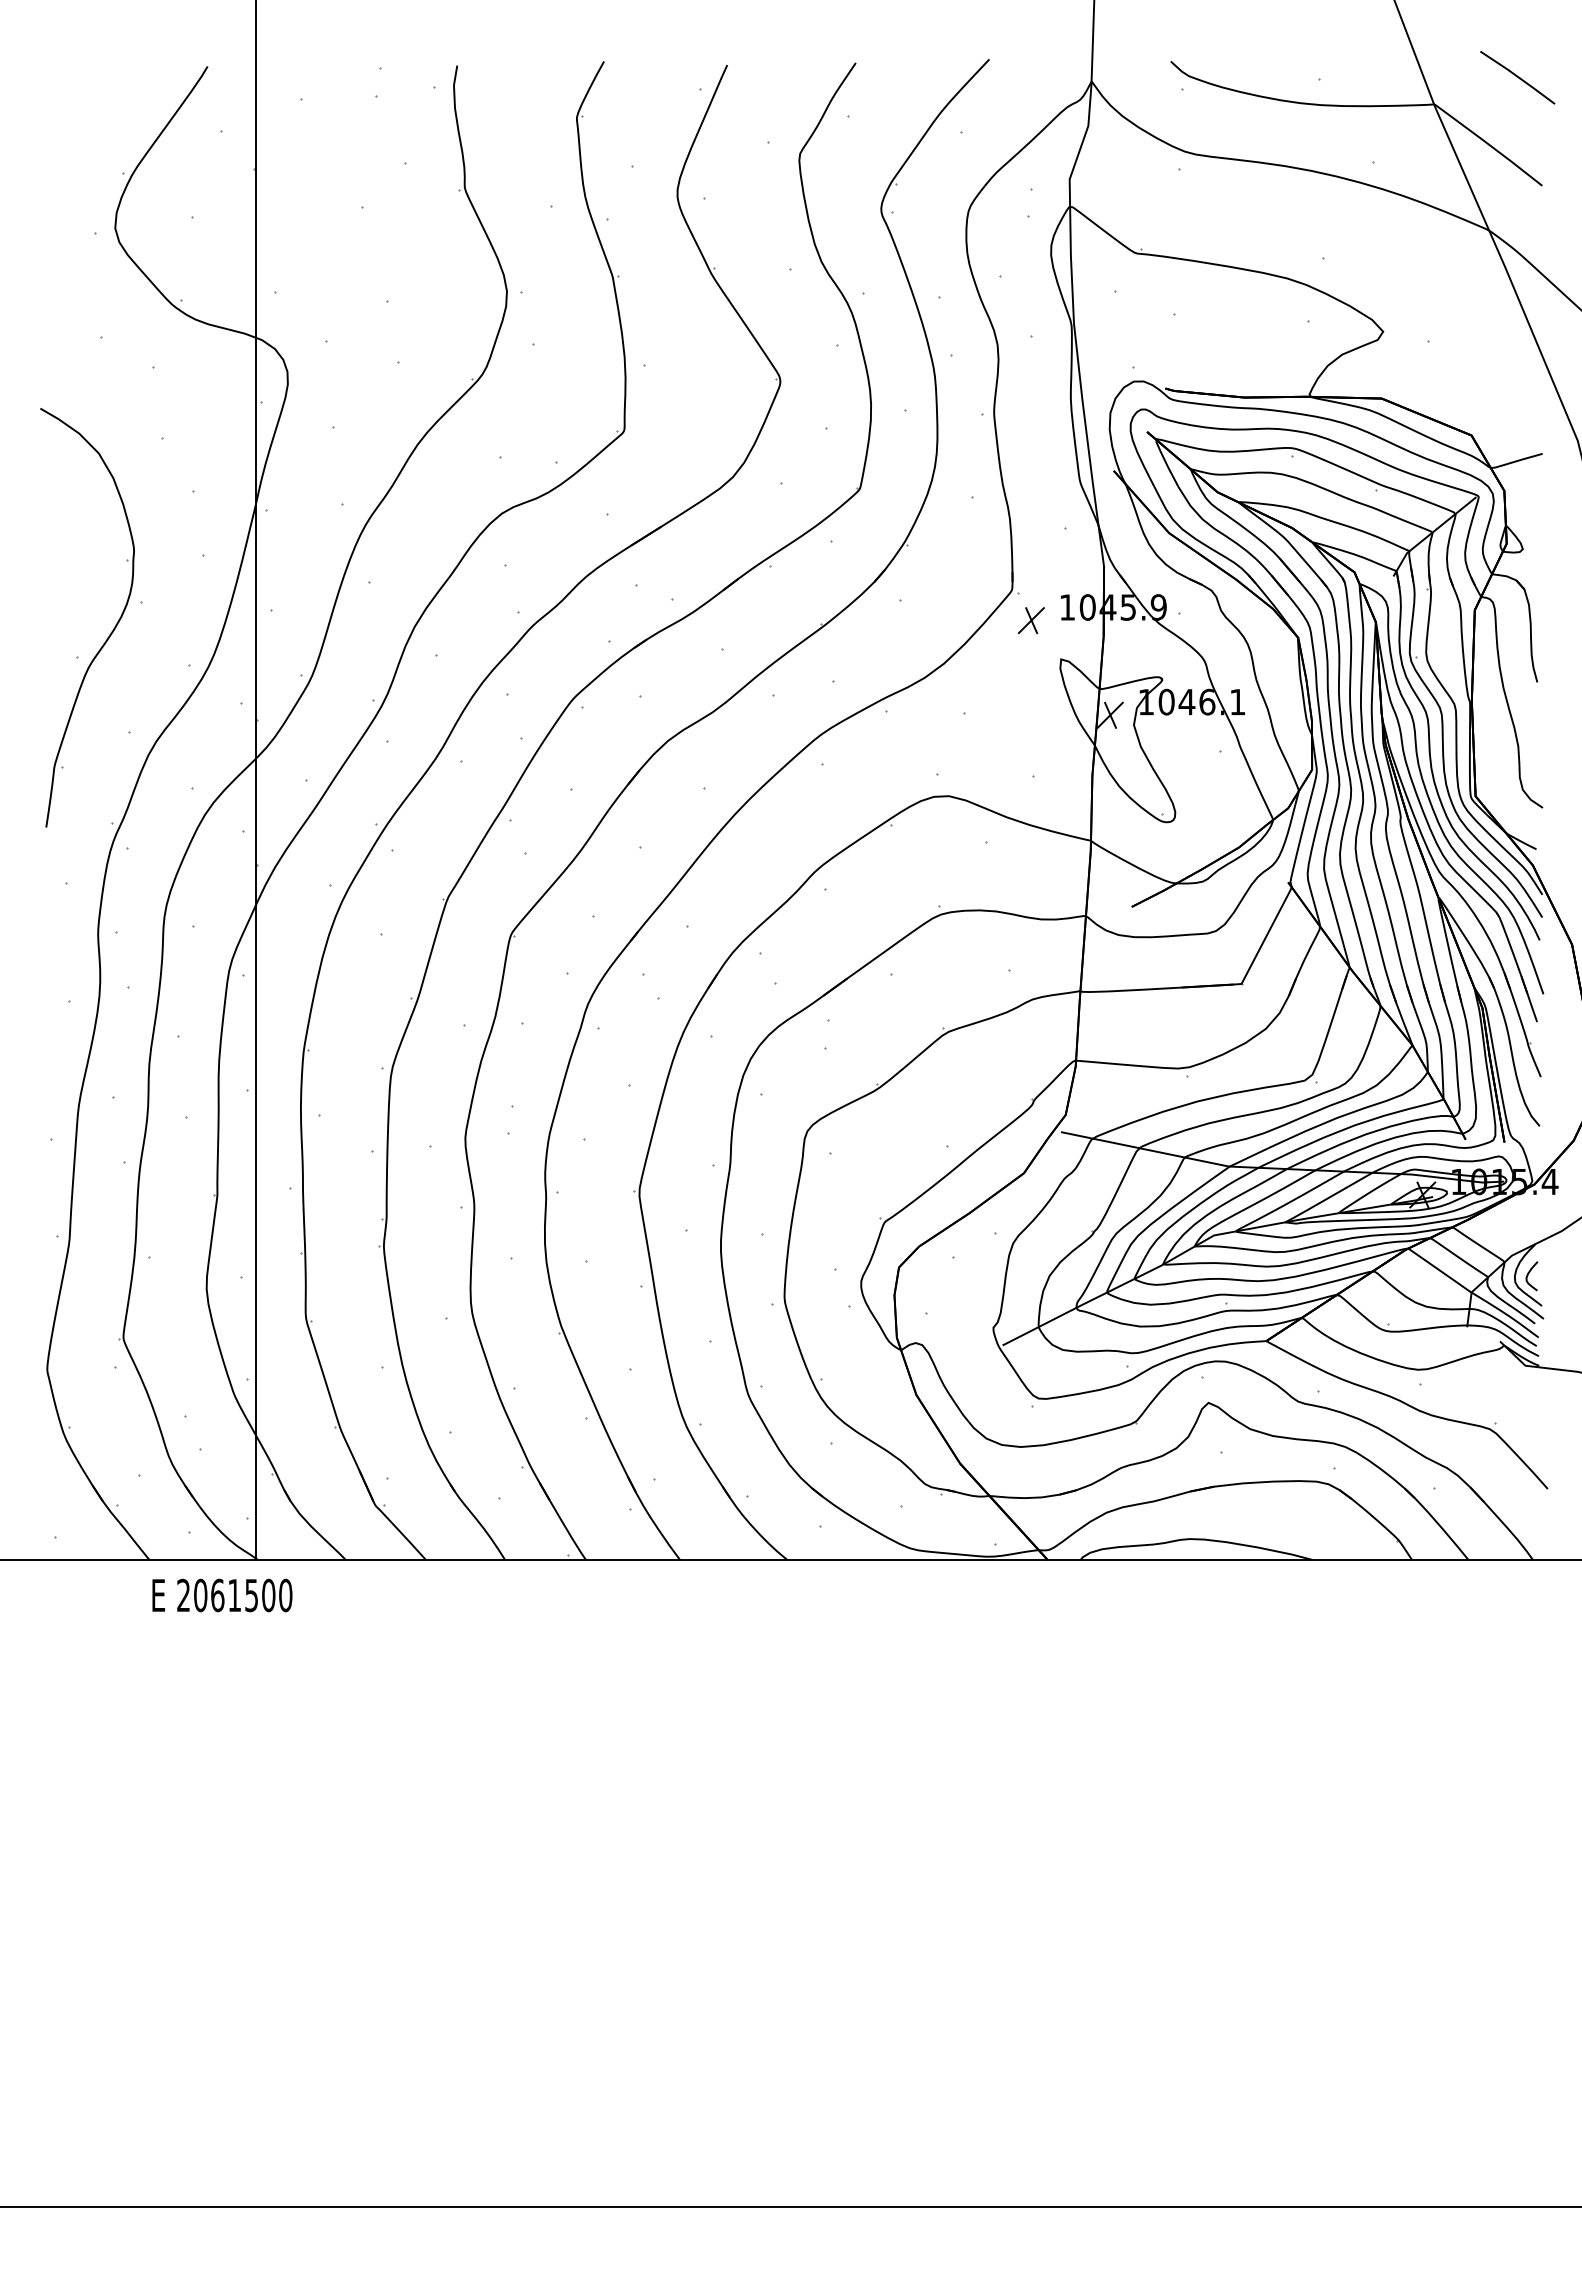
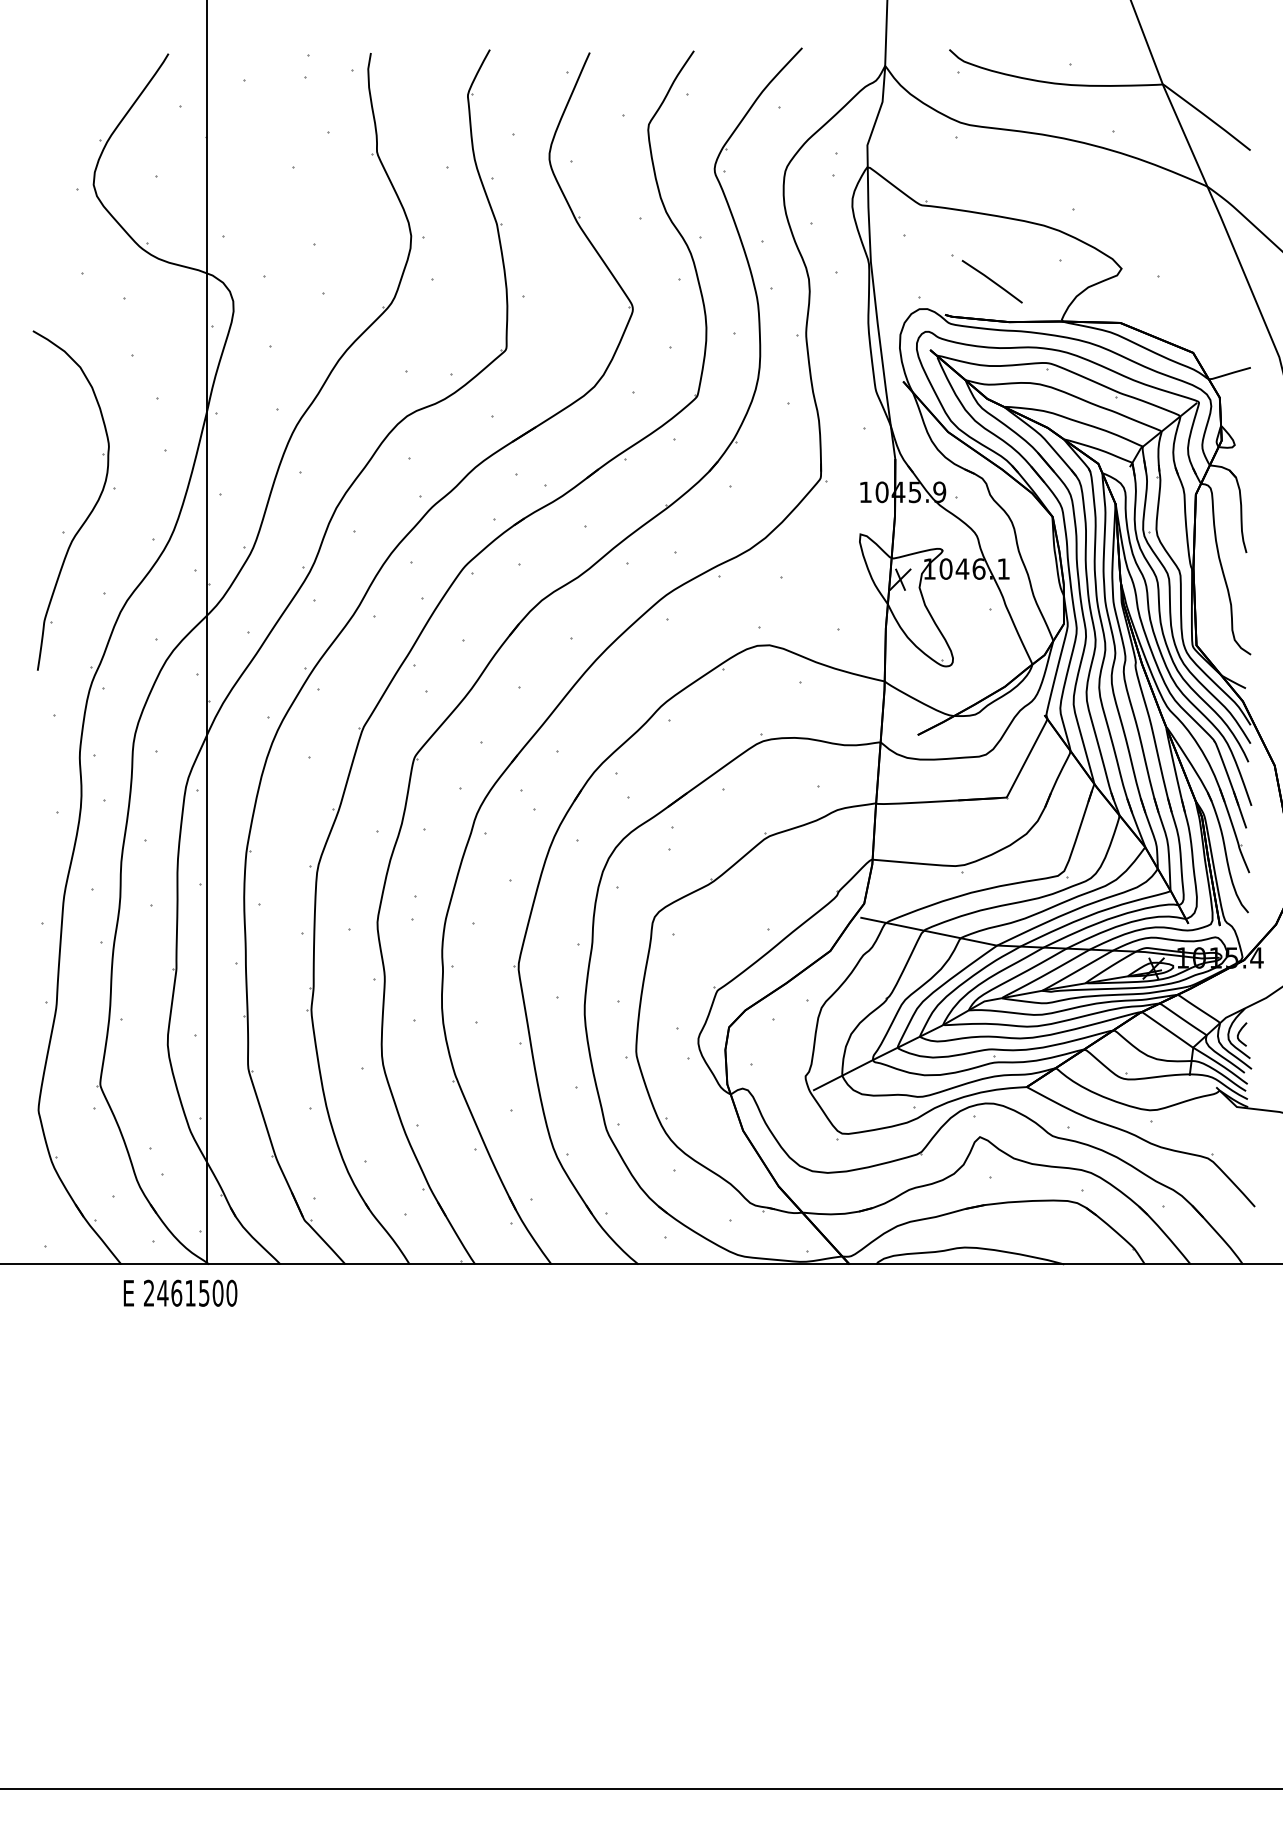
line: (1517, 77) -> (992, 281), moved
part: (1030, 620) -> (835, 502), removed
text: (200, 1595) -> (162, 1293), 2061500 -> 2461500

